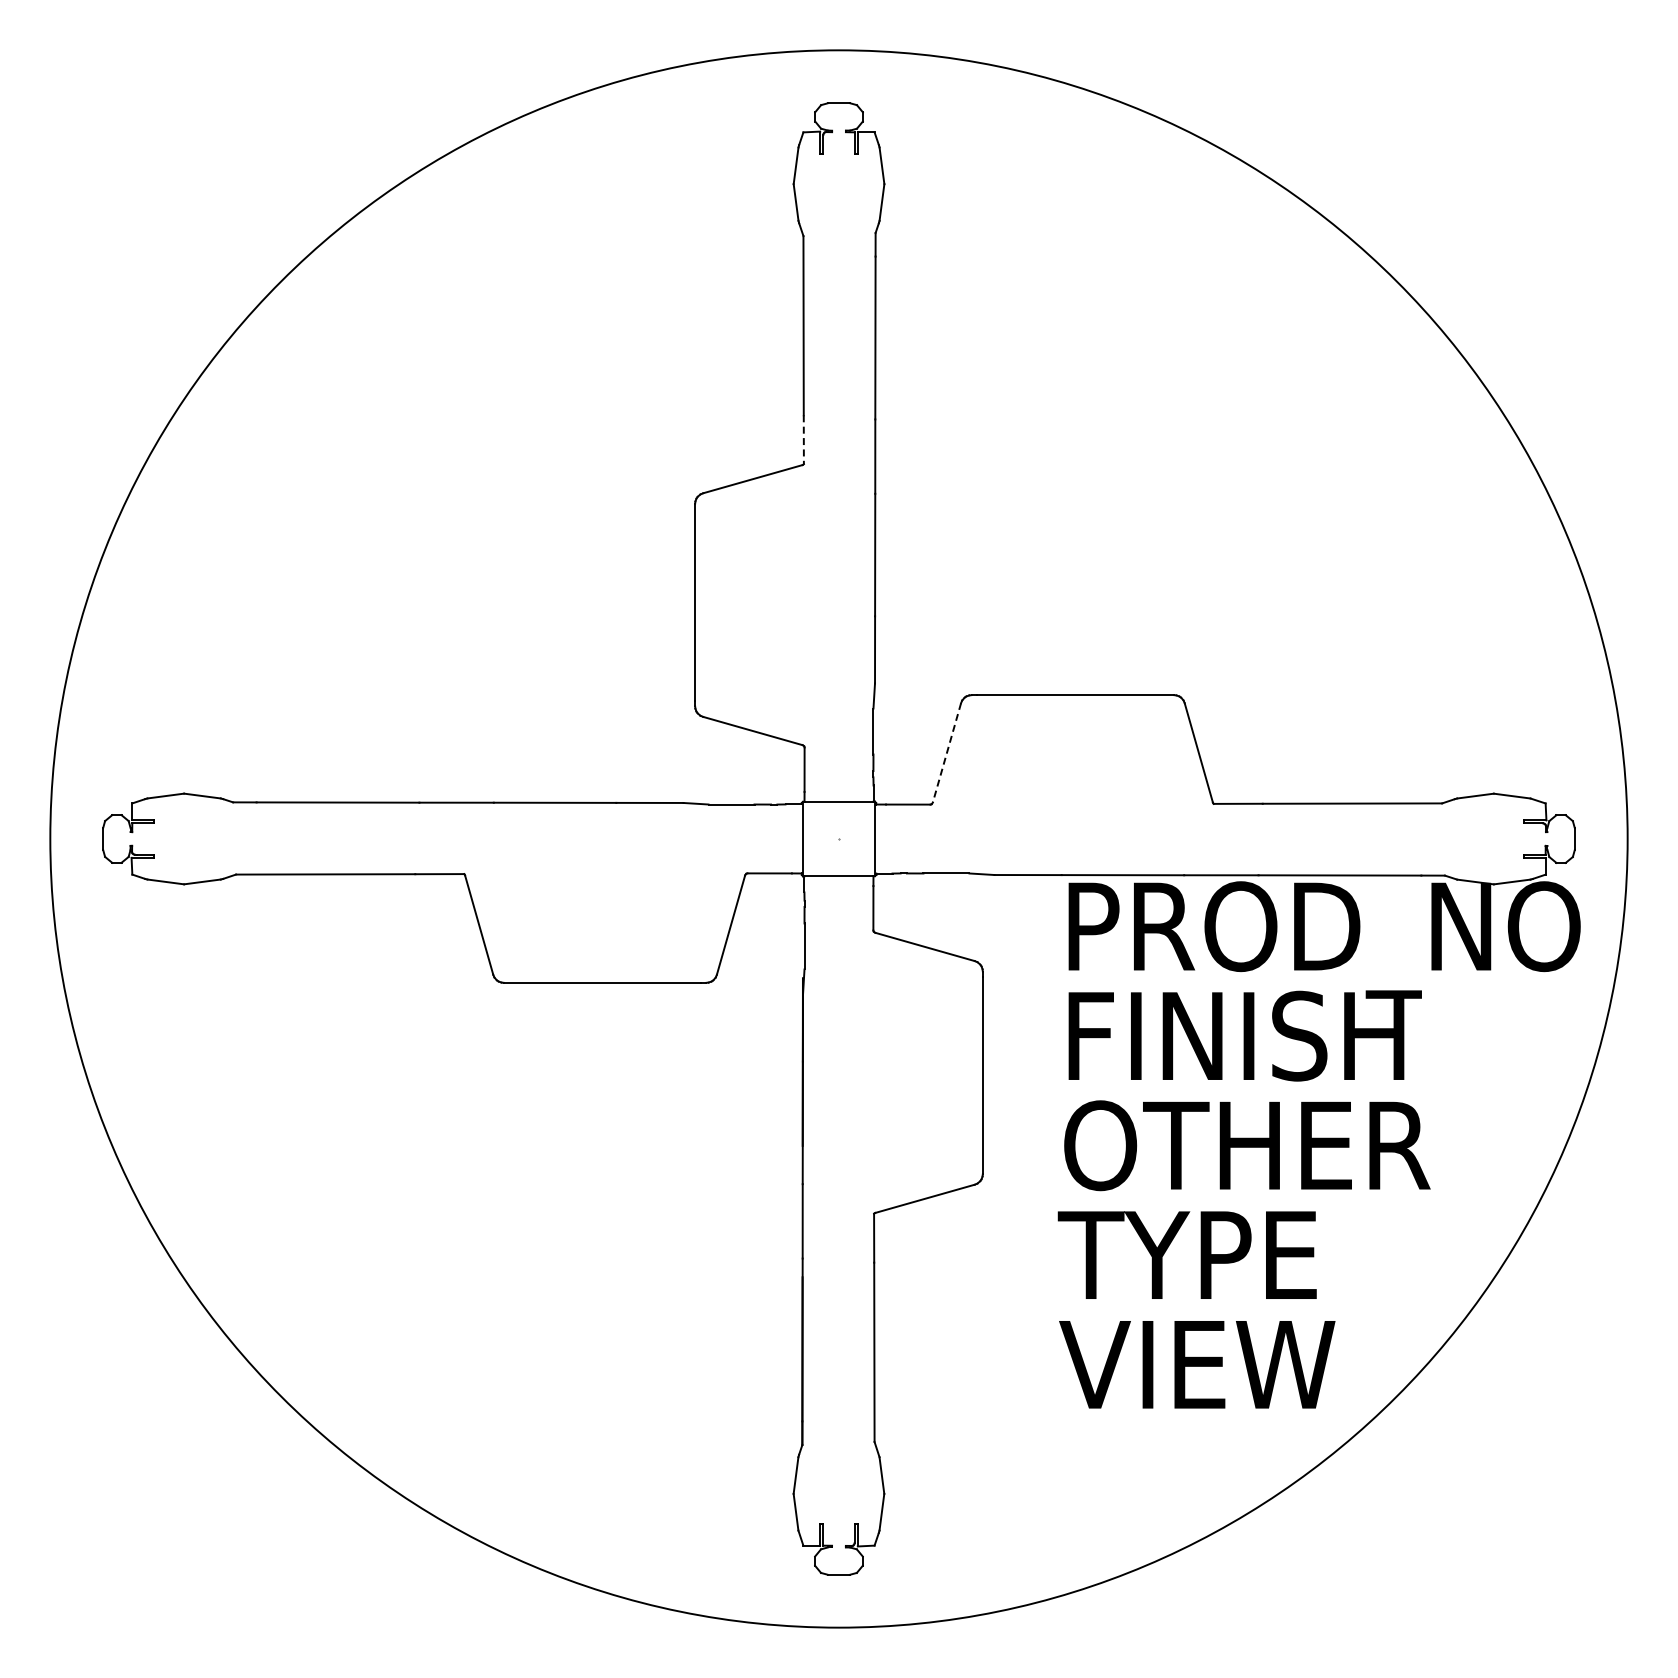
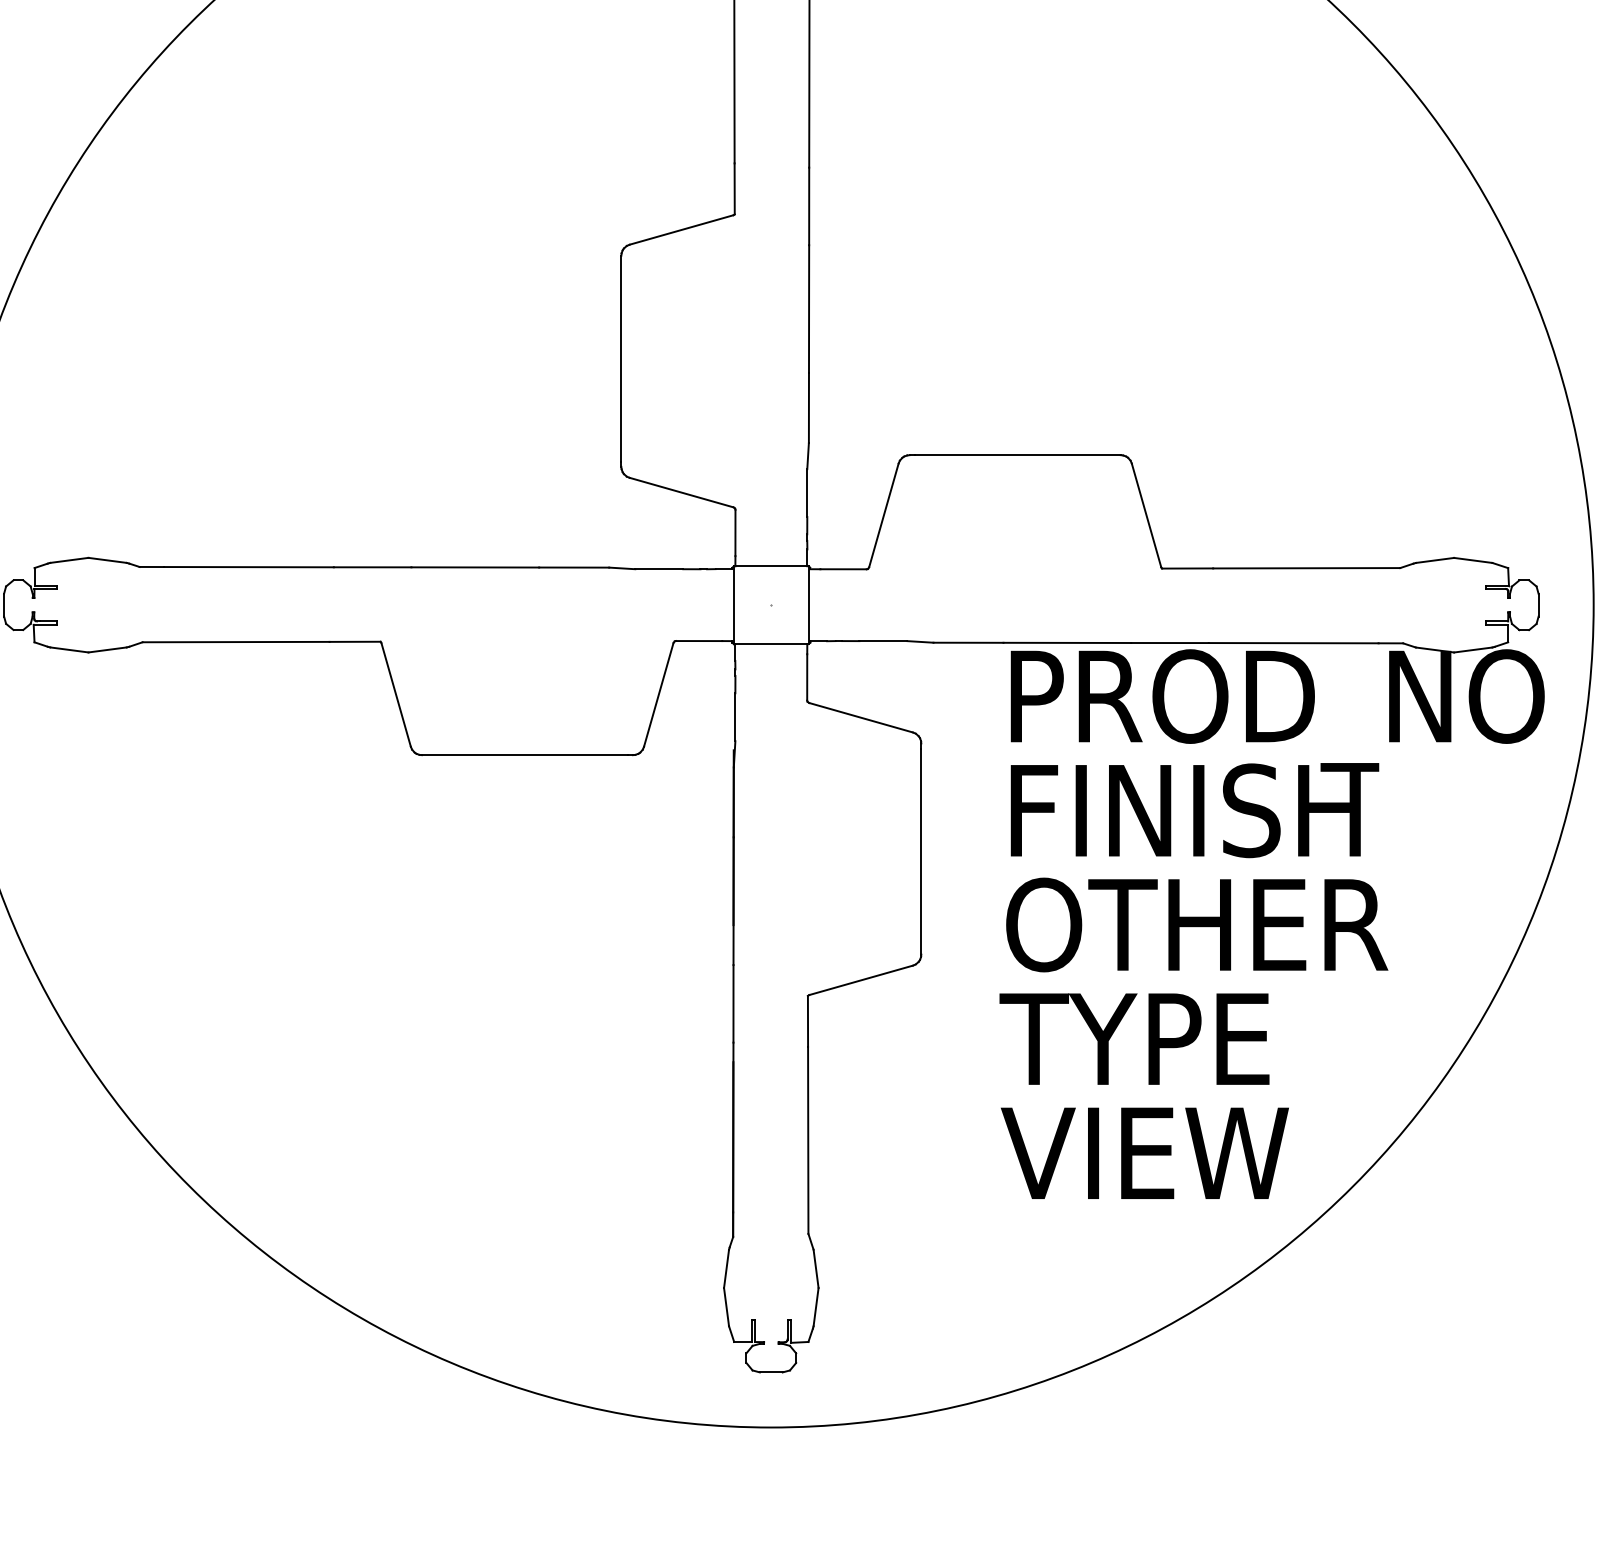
line: (803, 440) -> (734, 189), dashed -> solid
line: (946, 752) -> (883, 514), dashed -> solid

